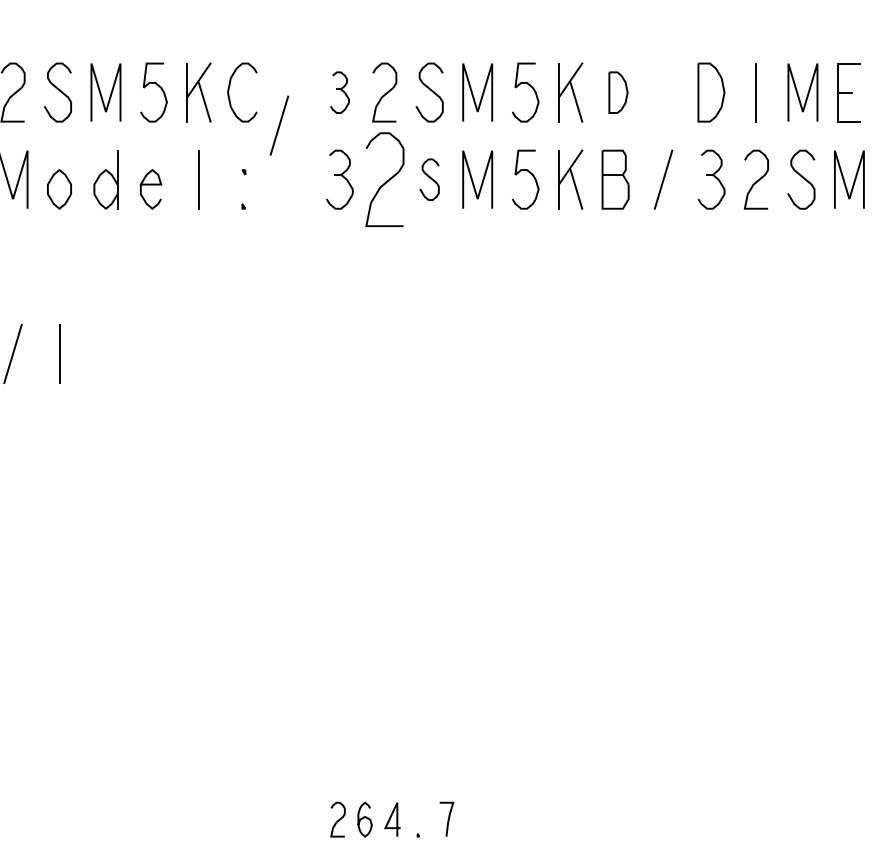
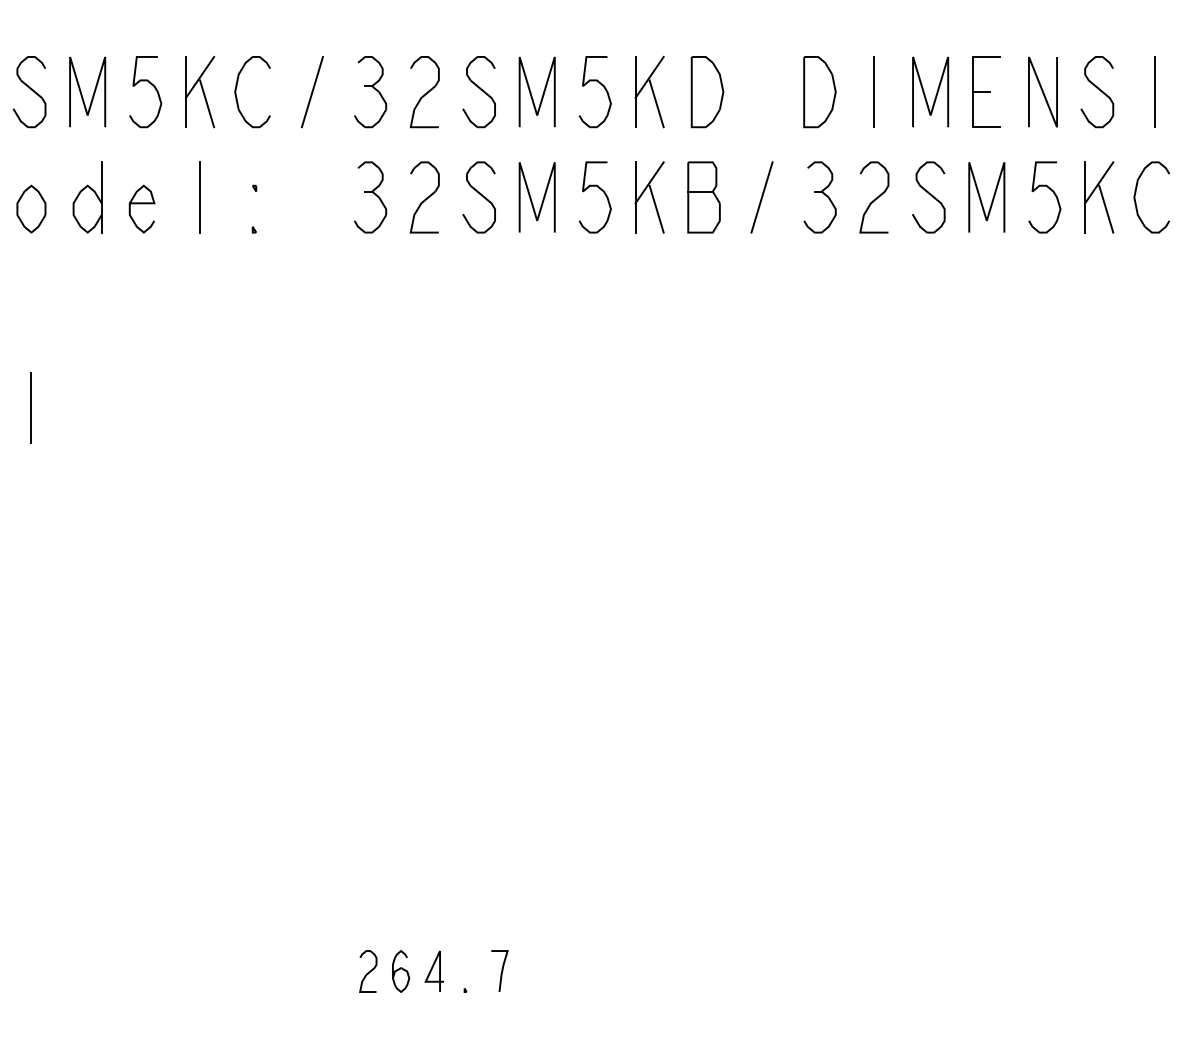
part: (339, 92) -> (370, 92), size x1.43
part: (618, 92) -> (707, 92), size x1.43
line: (278, 125) -> (311, 92), moved
part: (384, 179) -> (424, 197), size x0.62
part: (429, 179) -> (478, 197), size x1.43

